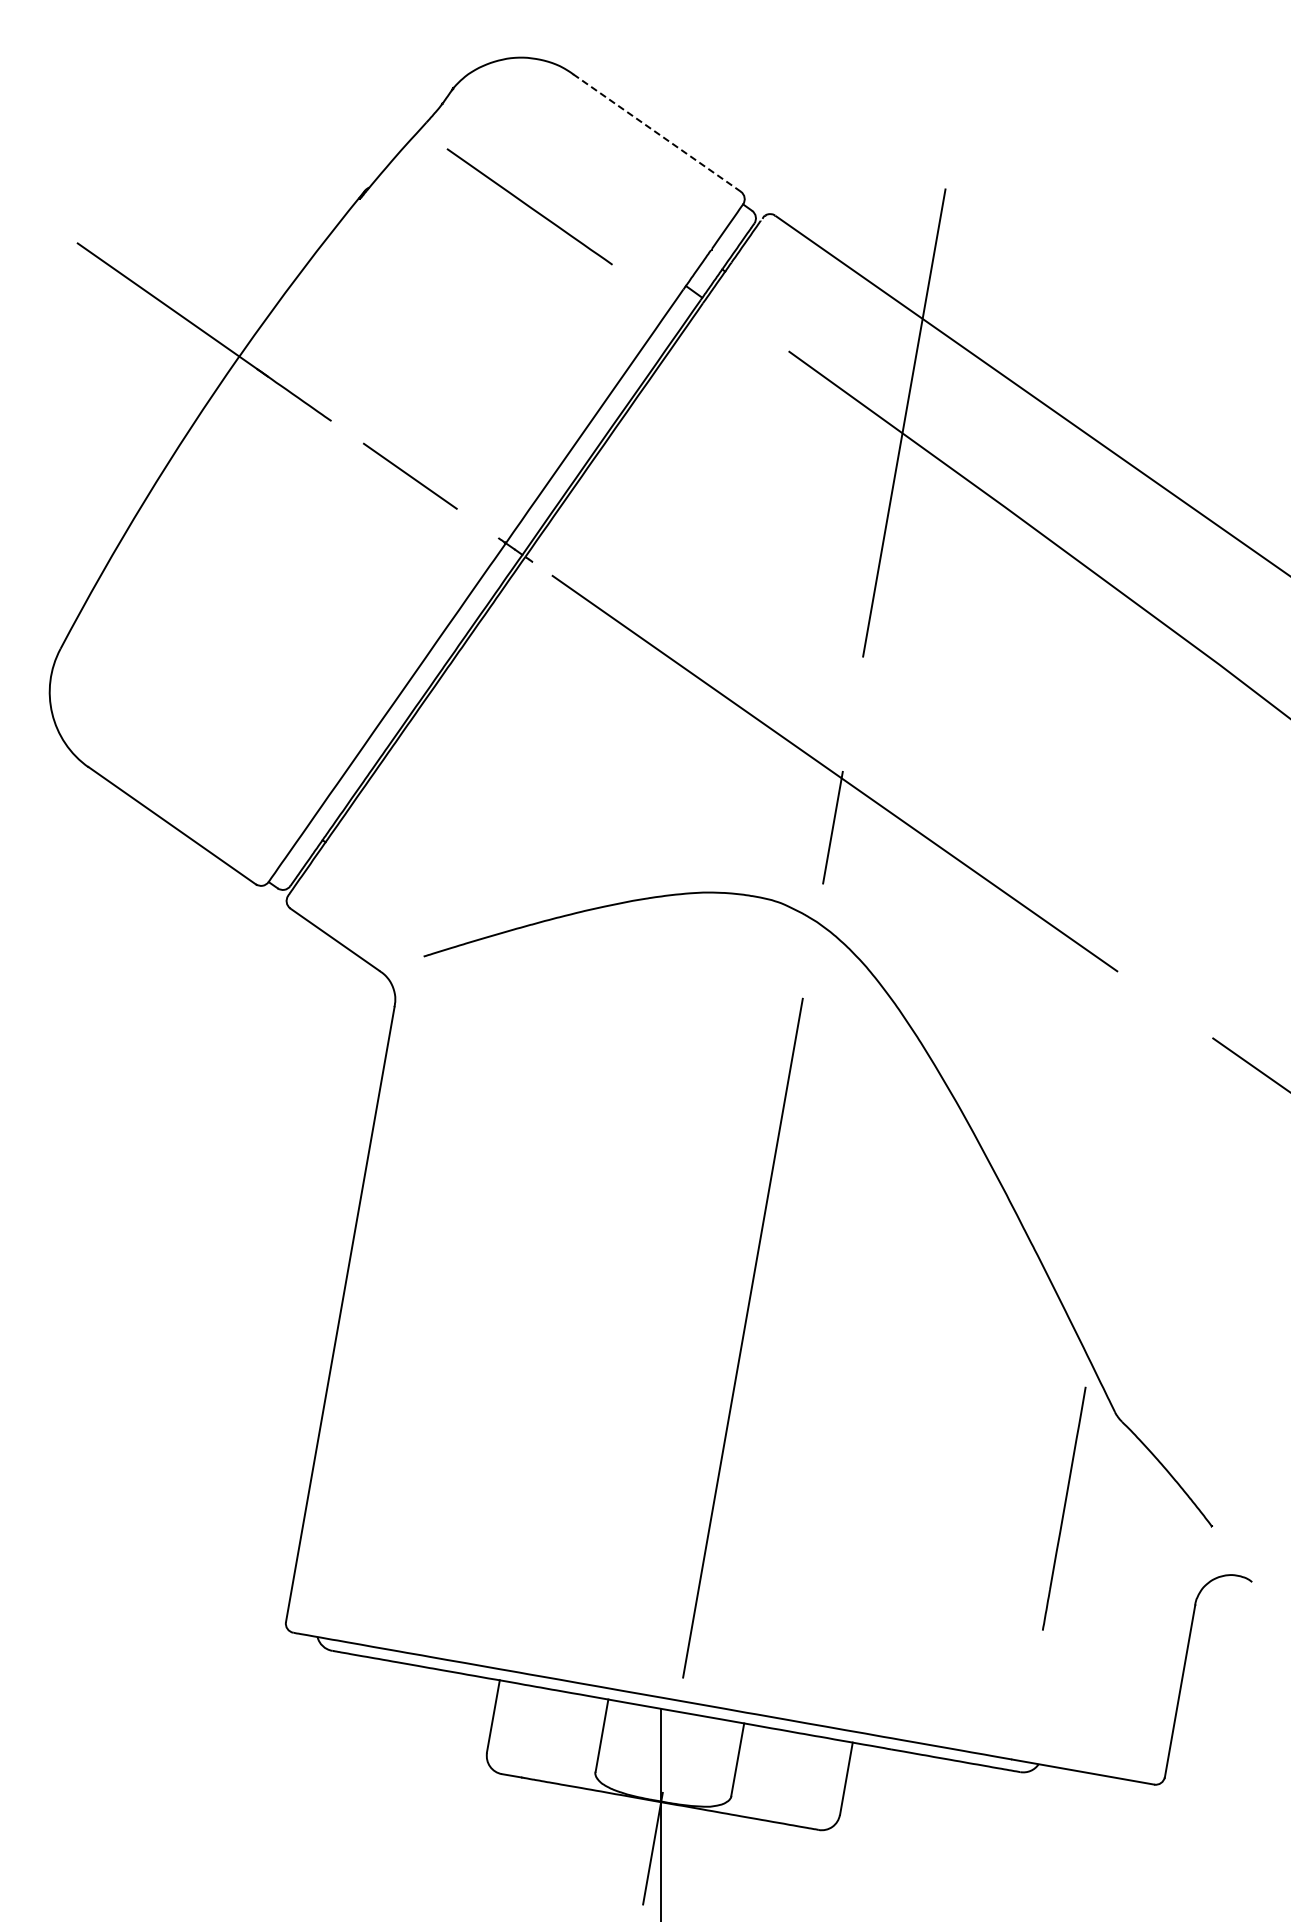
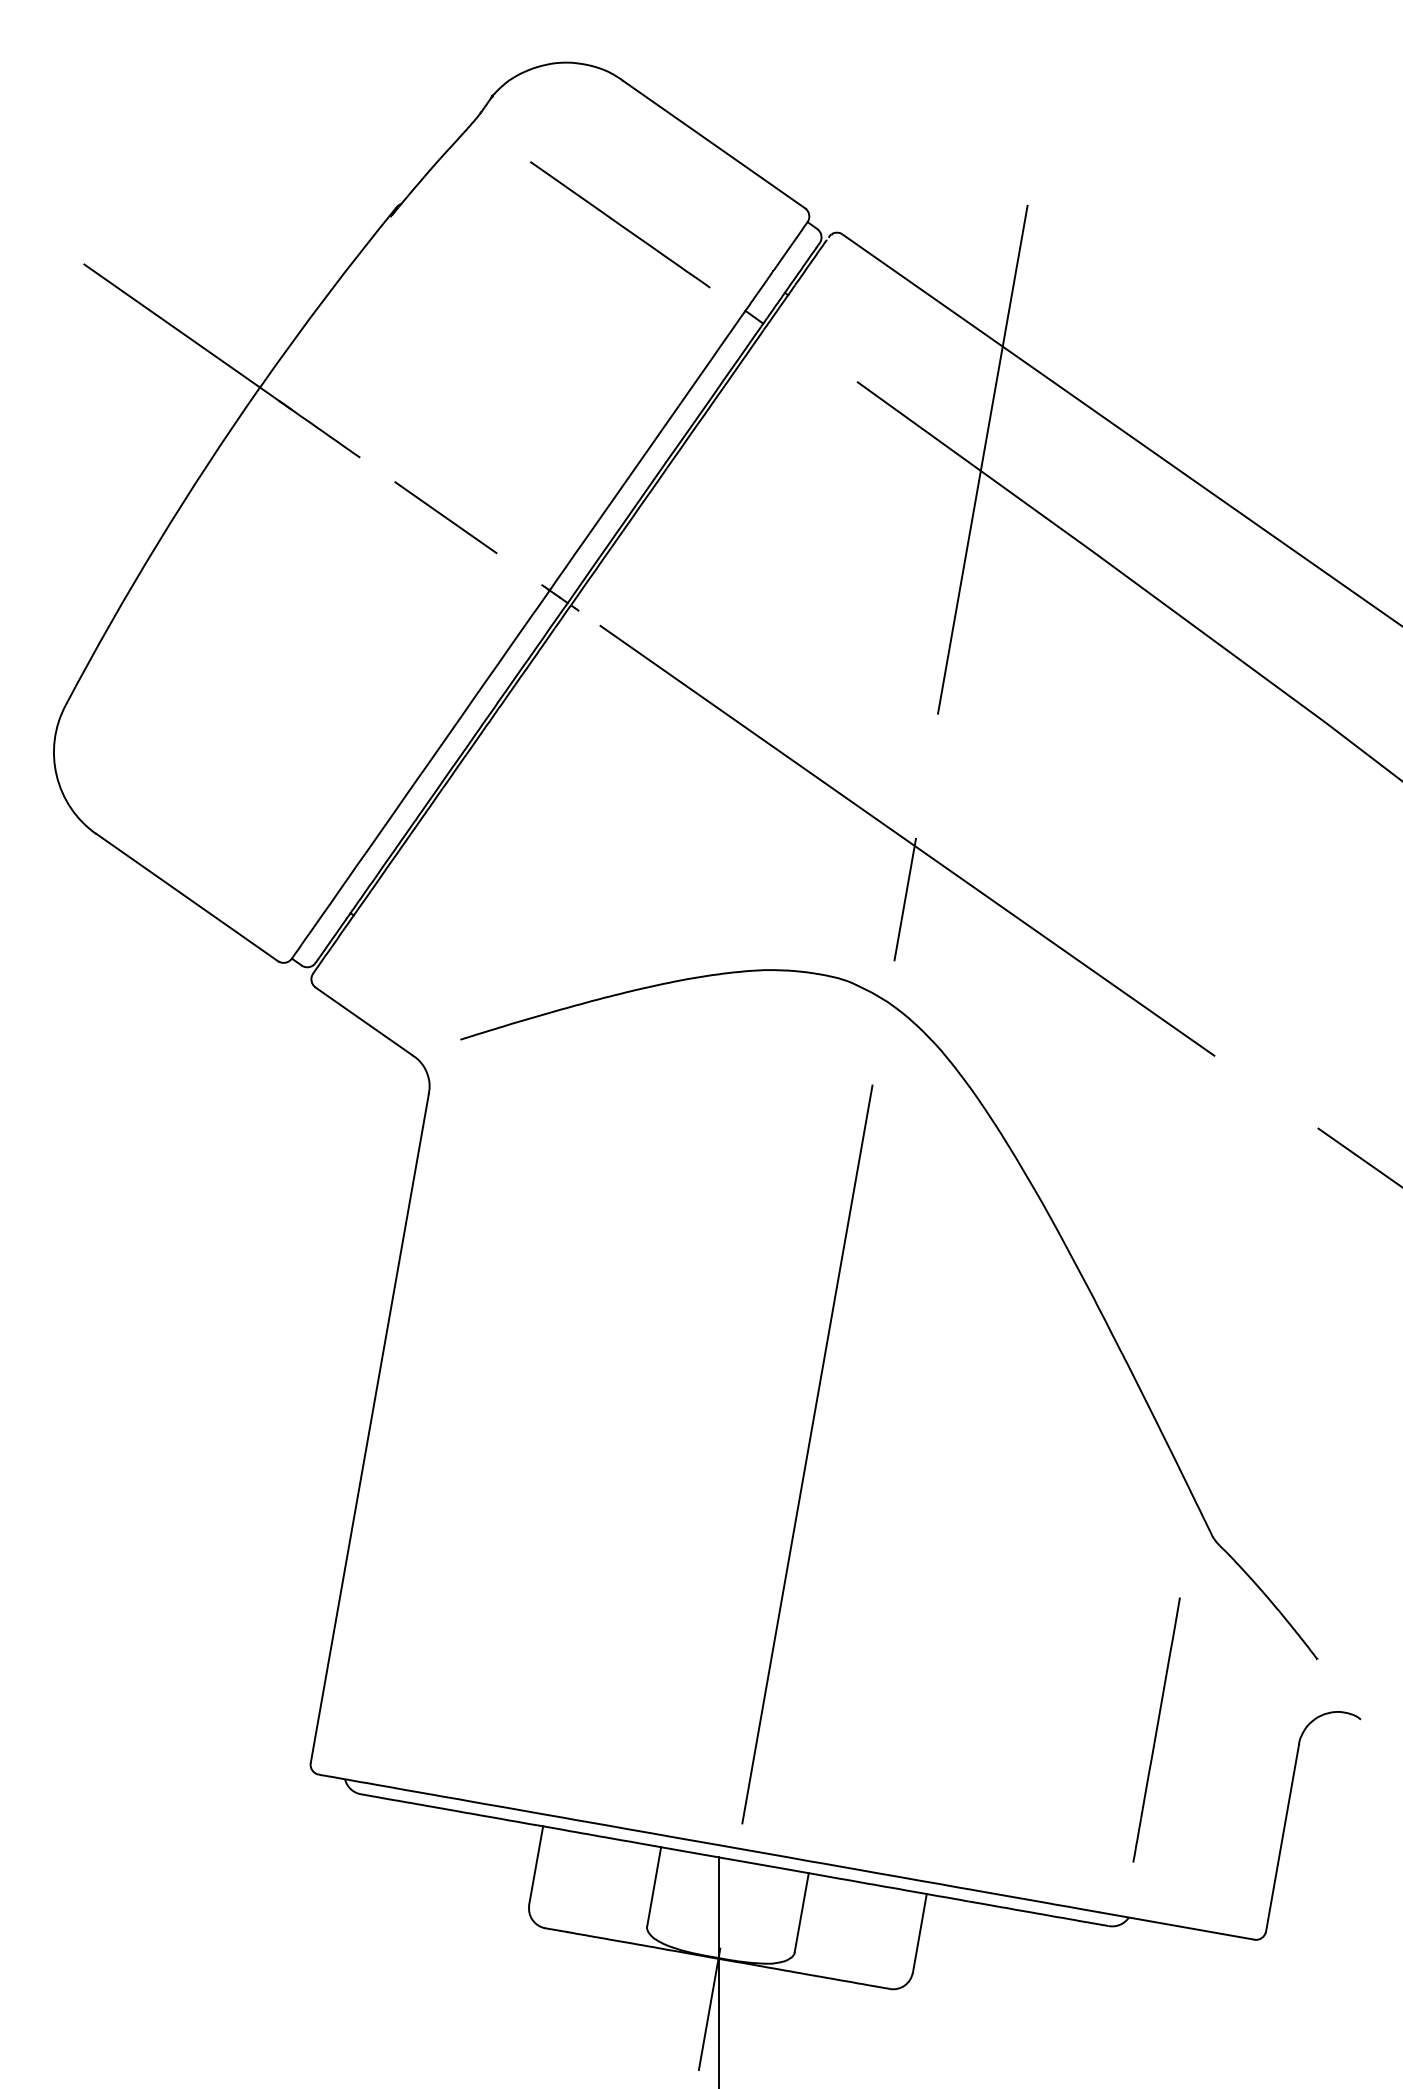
line: (657, 133) -> (714, 145), dashed -> solid
line: (529, 206) -> (619, 224), moved
line: (1064, 1508) -> (1156, 1729), moved

